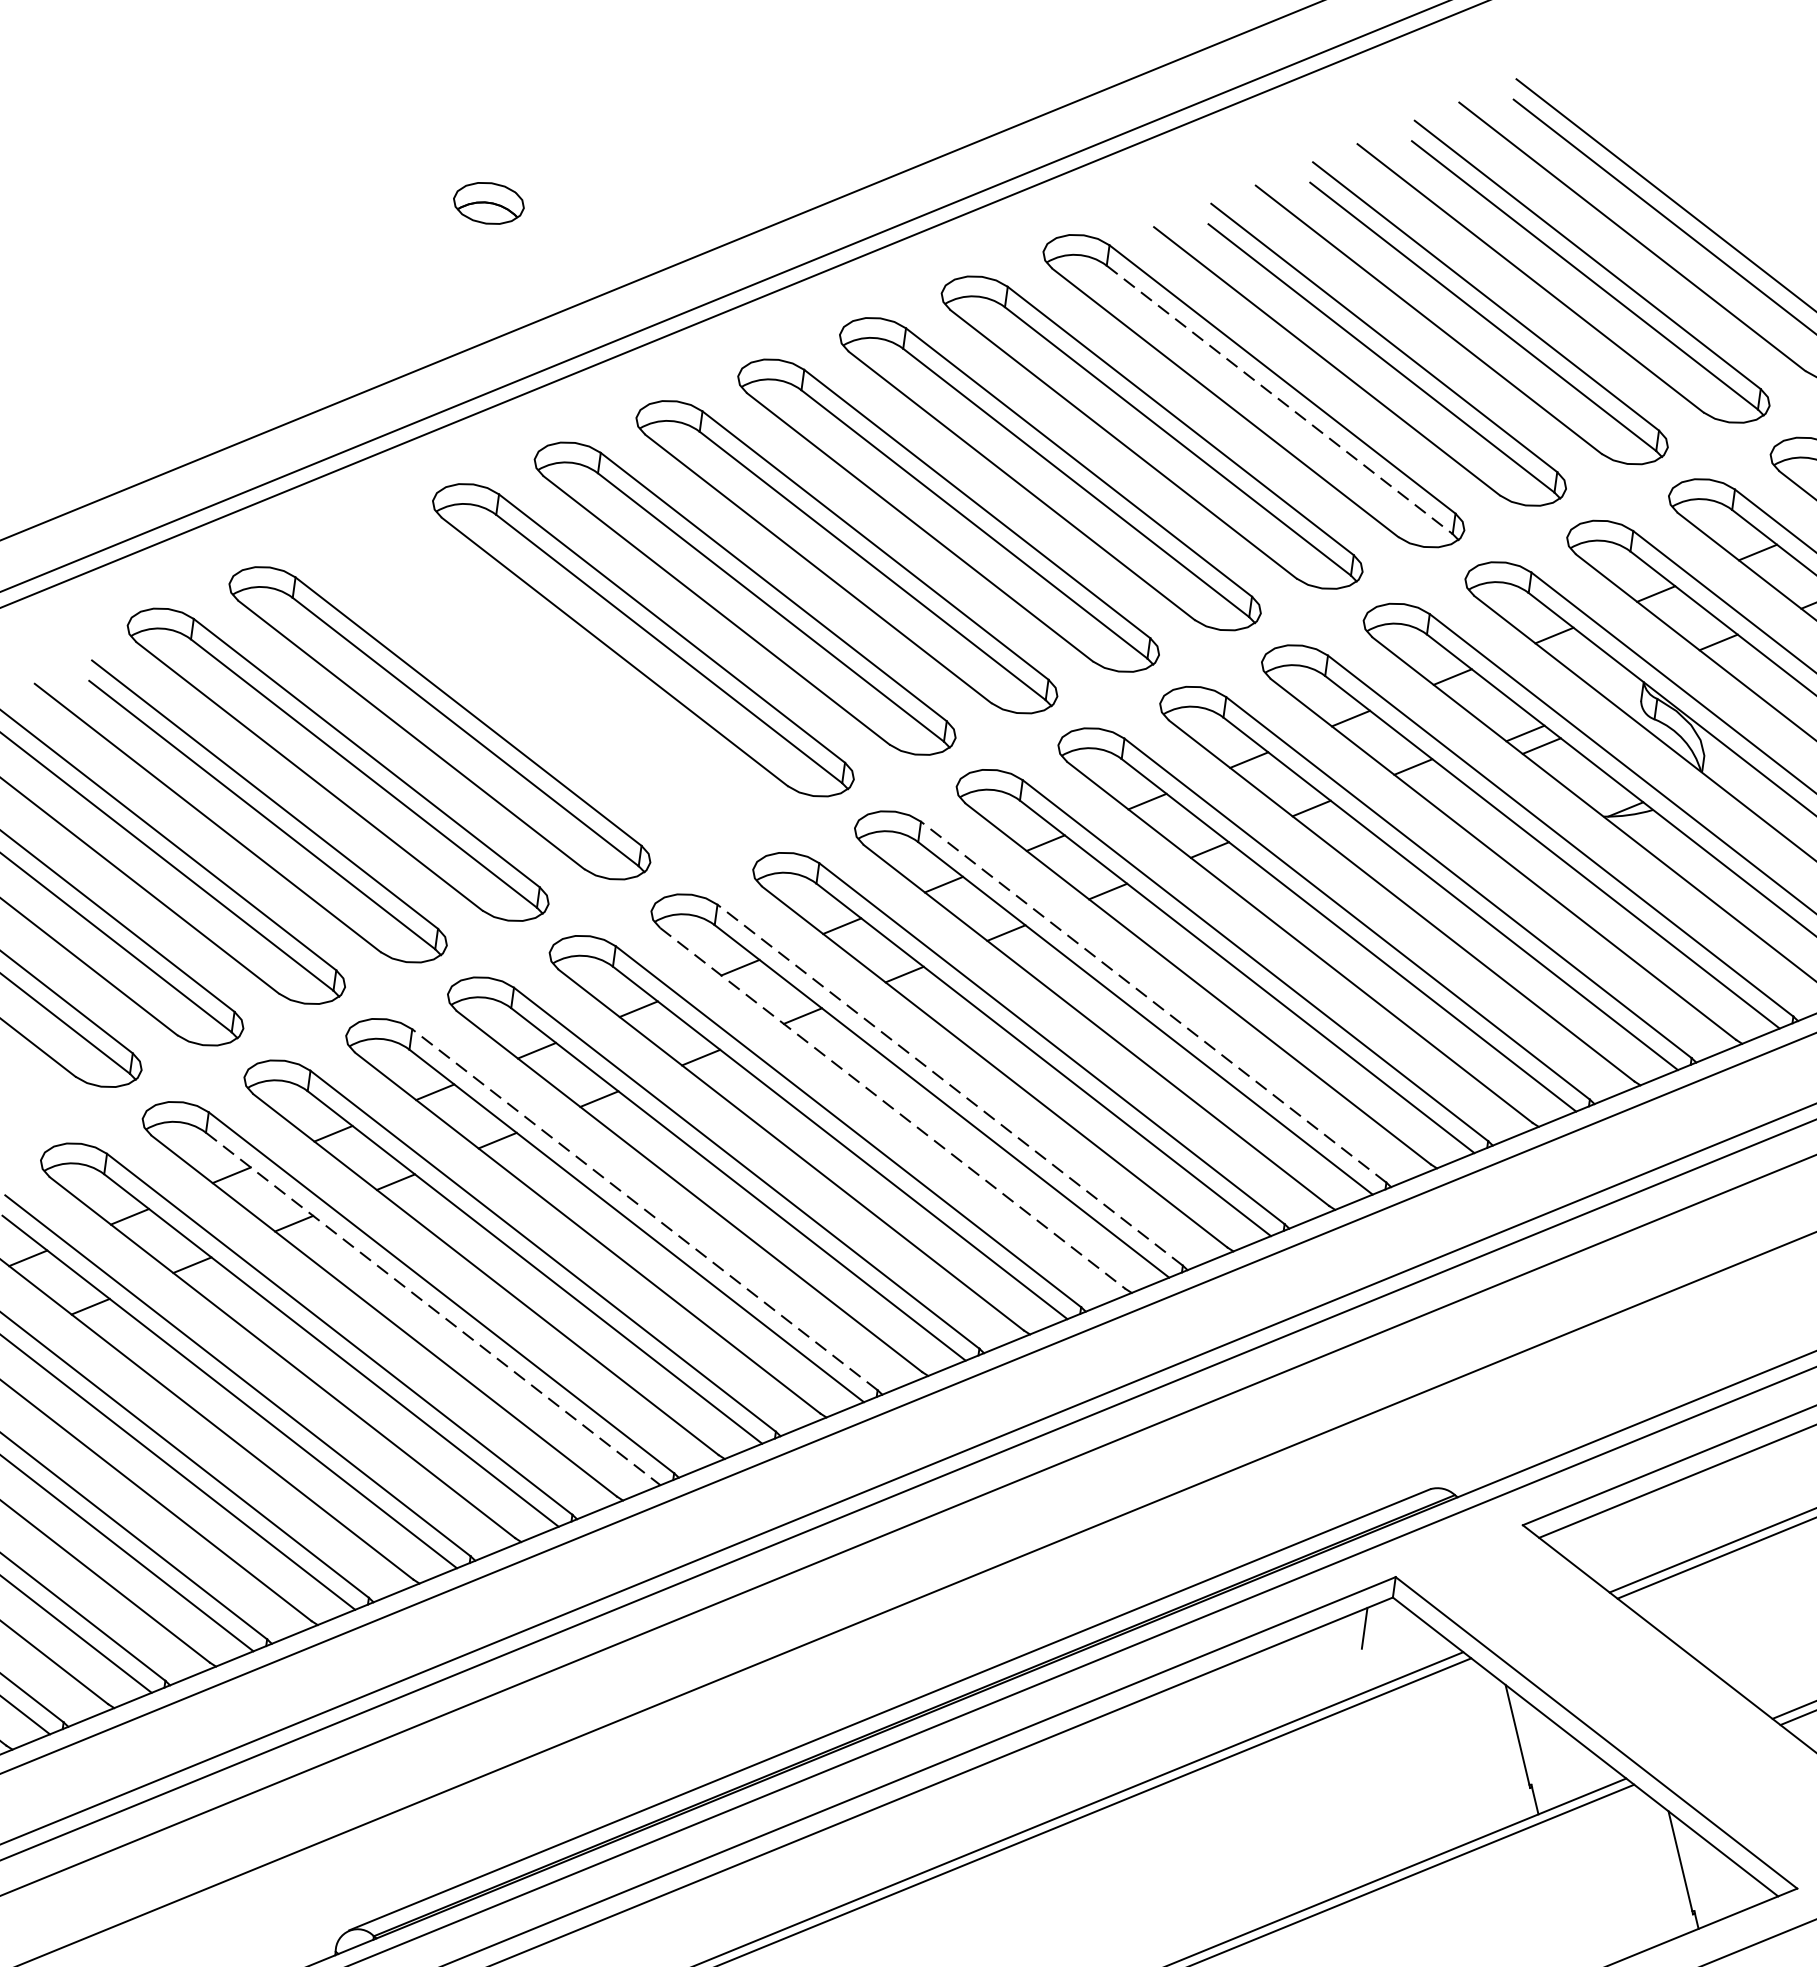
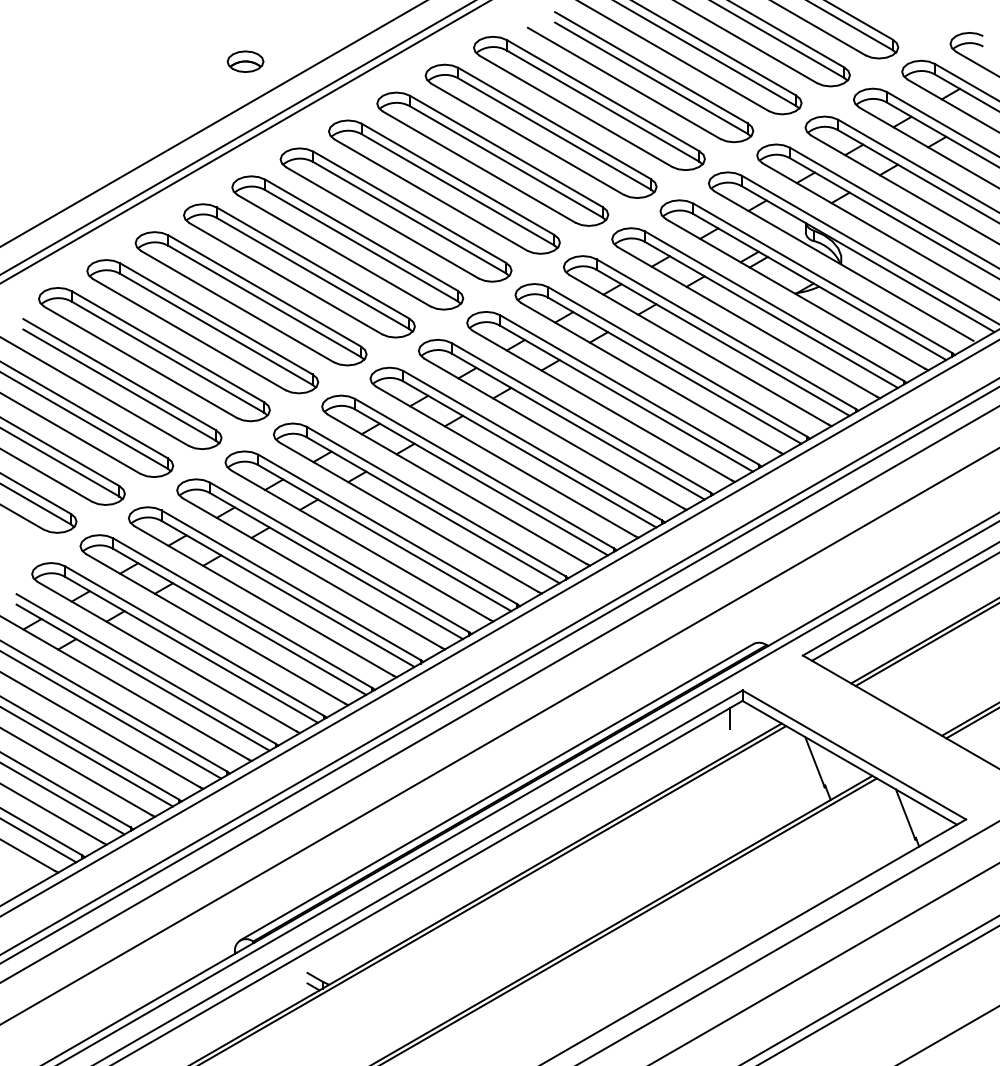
part: (488, 202) -> (245, 61), moved
line: (1280, 400) -> (603, 106), dashed -> solid
part: (540, 681) -> (250, 298), added
line: (1154, 1001) -> (581, 417), dashed -> solid
line: (950, 1084) -> (484, 473), dashed -> solid
line: (893, 1108) -> (457, 489), dashed -> solid
line: (644, 1210) -> (339, 557), dashed -> solid
line: (434, 1310) -> (240, 622), dashed -> solid

